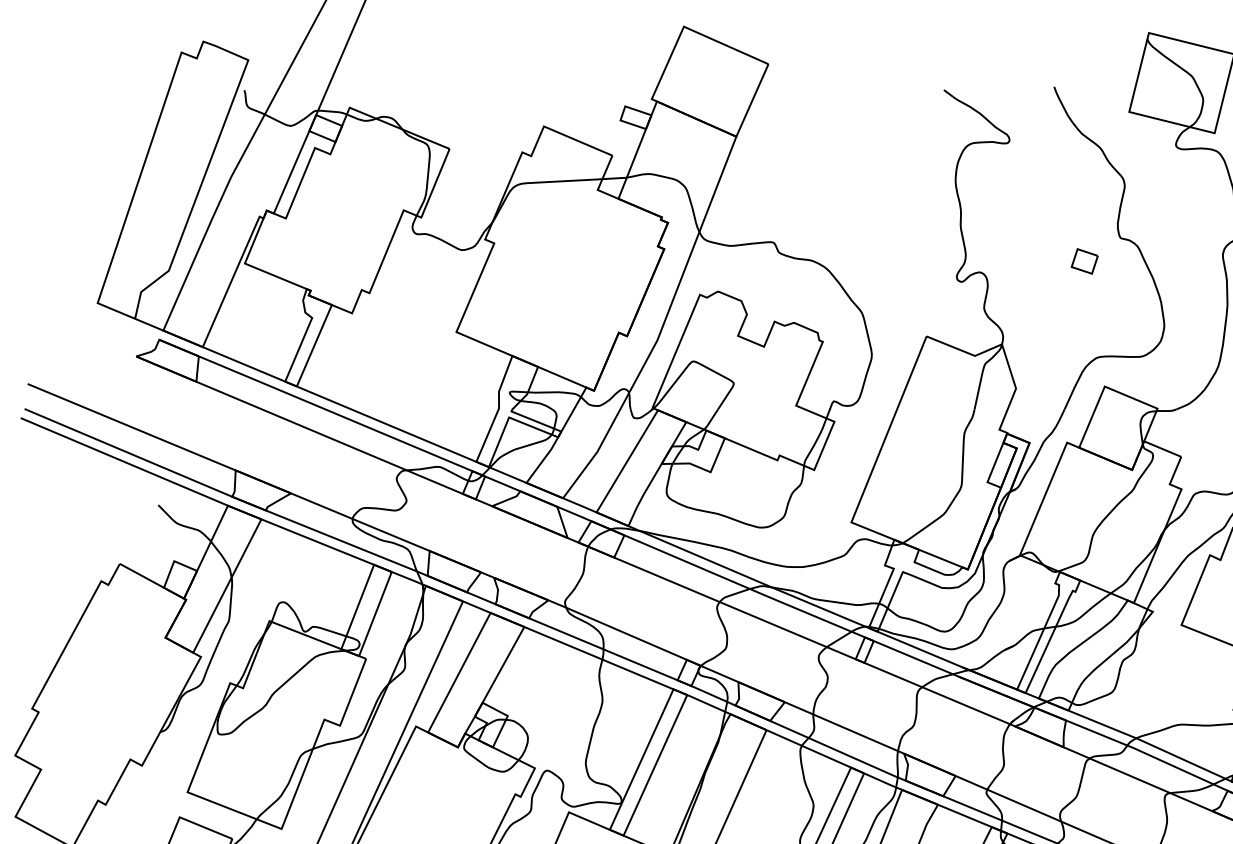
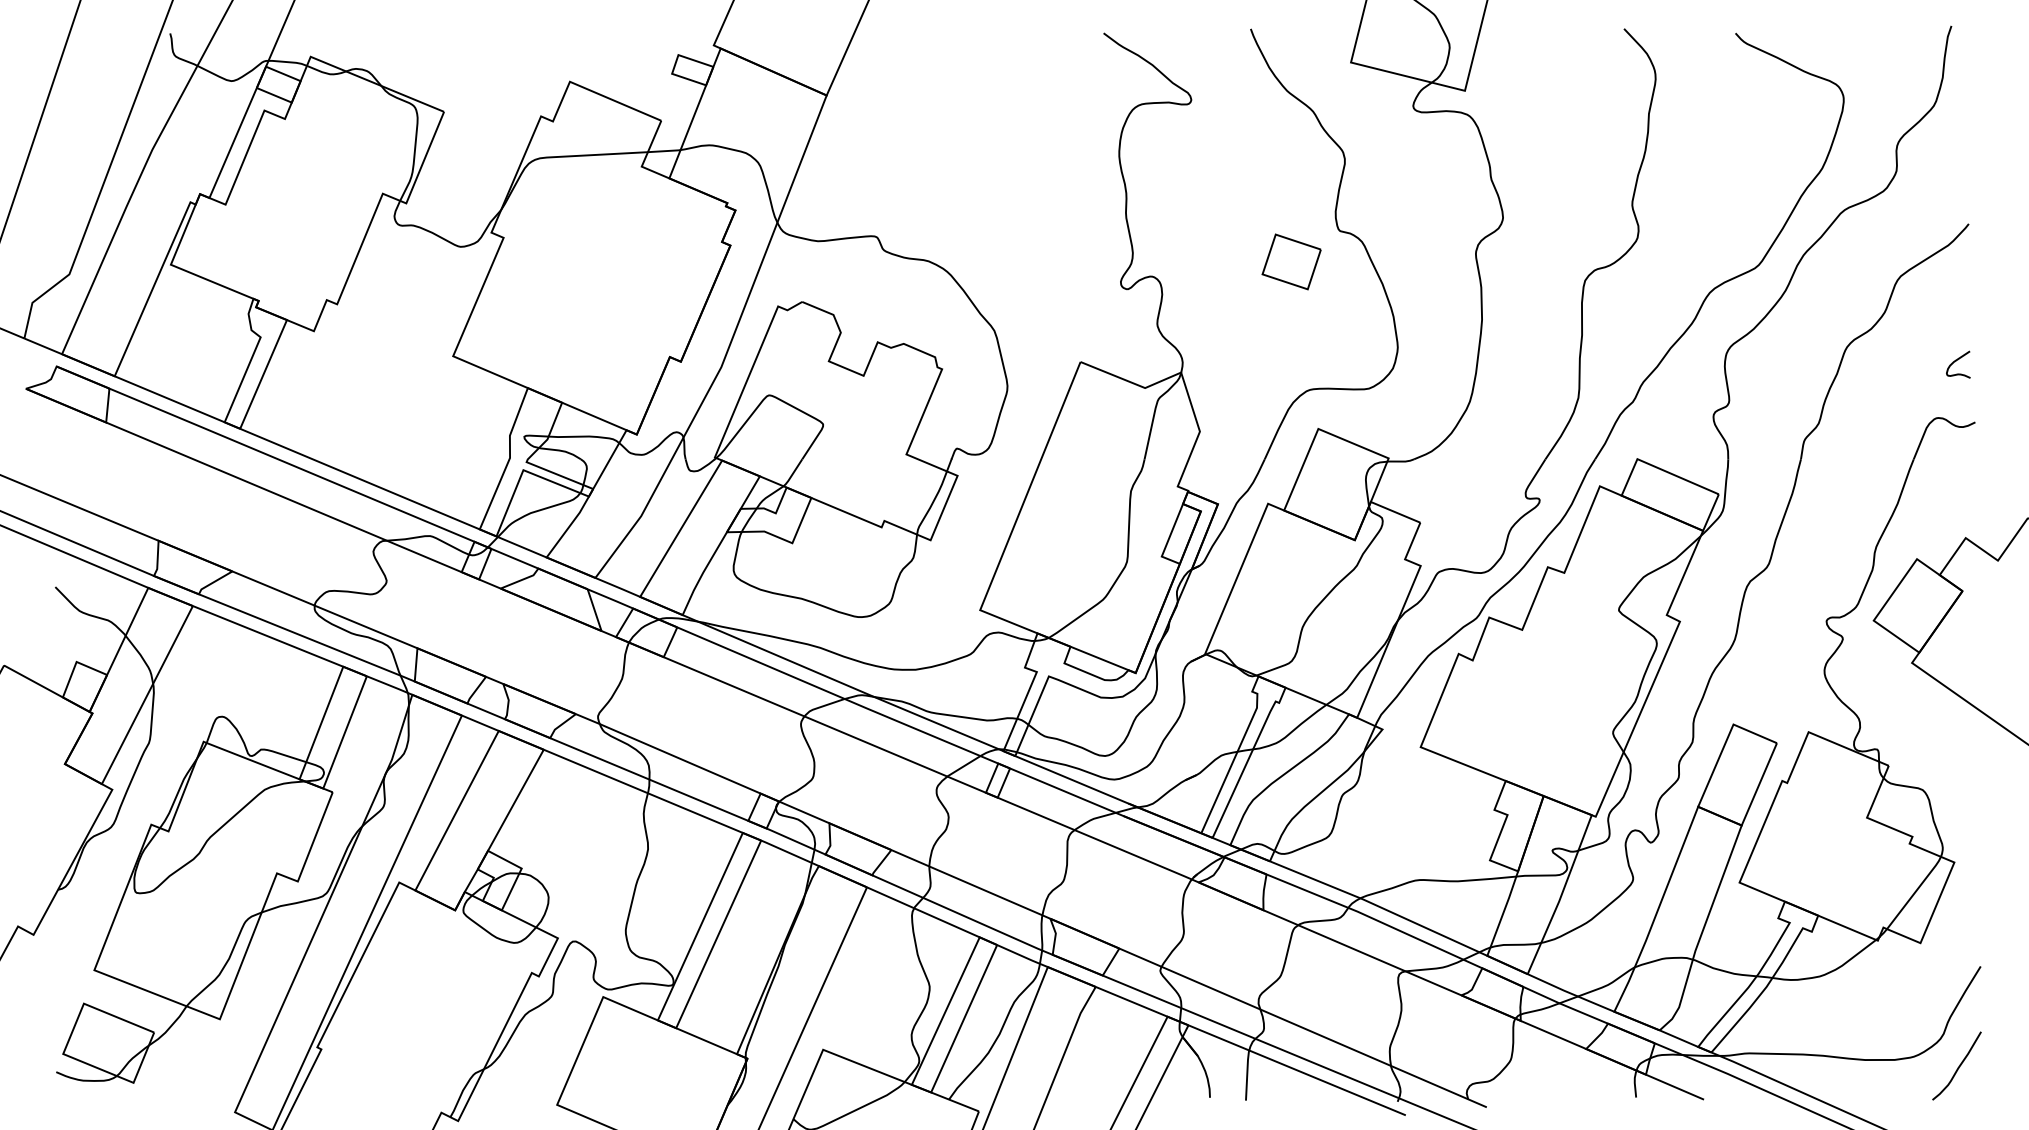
part: (1084, 261) -> (1291, 261), size x1.67

